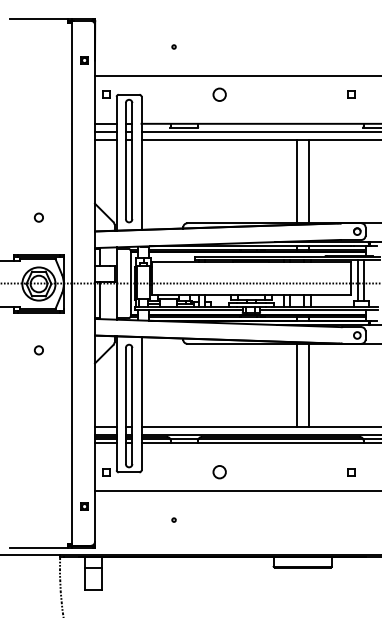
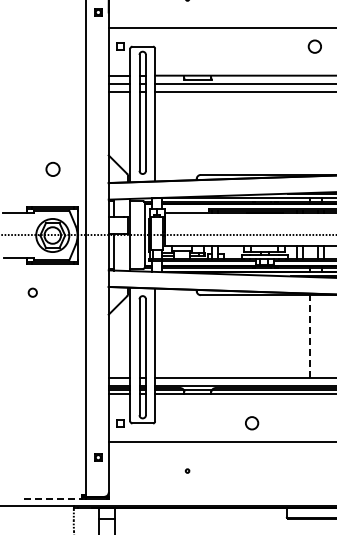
circle: (219, 94) -> (314, 46), moved
line: (296, 181) -> (309, 133), removed
line: (308, 181) -> (321, 133), removed
circle: (38, 217) -> (52, 169), size x1.6
circle: (38, 350) -> (32, 292), moved
line: (296, 384) -> (309, 335), solid -> dashed
line: (308, 384) -> (321, 335), removed
circle: (219, 472) -> (251, 423), moved
line: (39, 548) -> (53, 499), solid -> dashed

